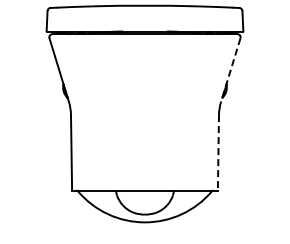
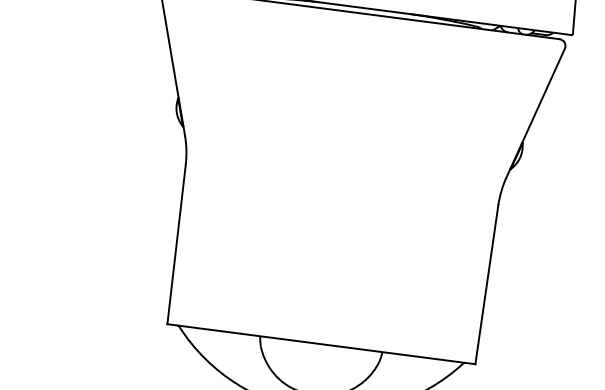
line: (230, 70) -> (534, 113), dashed -> solid
line: (218, 152) -> (487, 283), dashed -> solid

